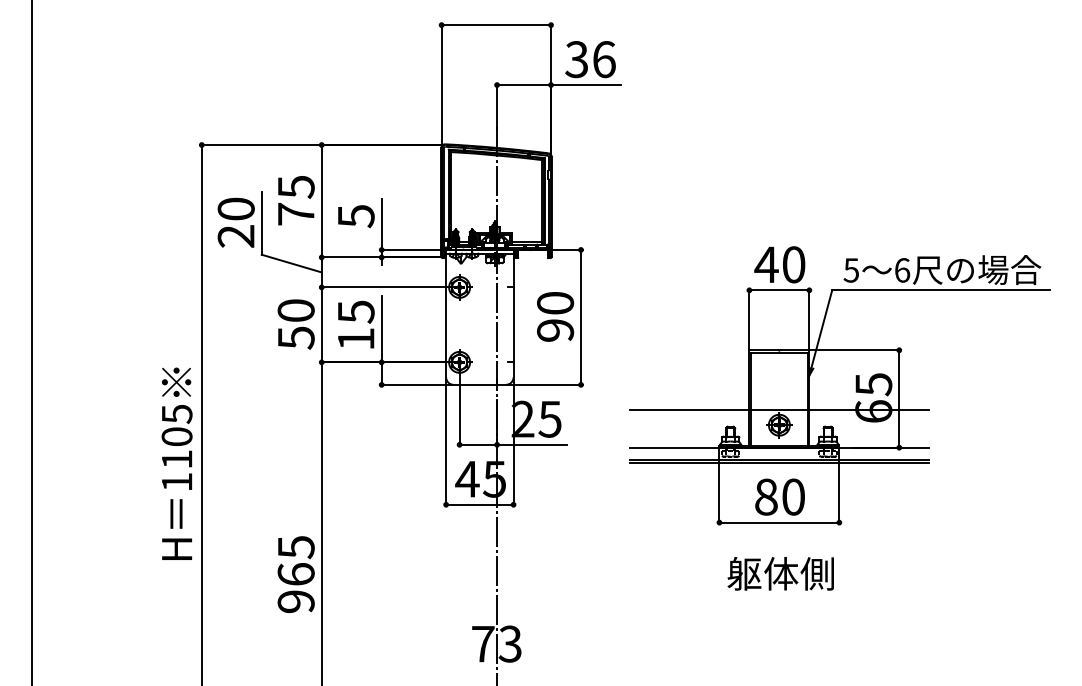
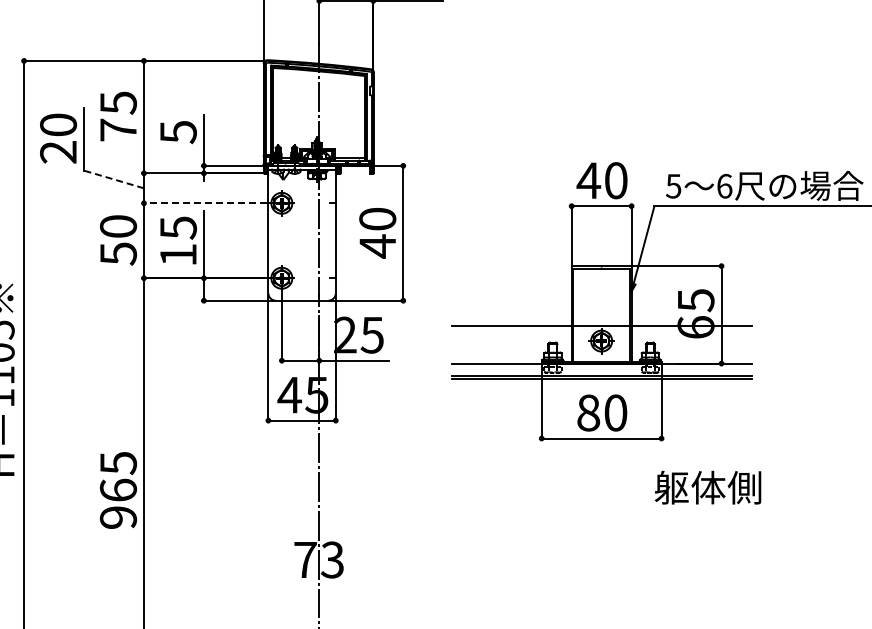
line: (291, 263) -> (113, 179), solid -> dashed
line: (381, 287) -> (203, 203), solid -> dashed
text: (555, 330) -> (377, 246), 90 -> 40
text: (780, 573) -> (707, 487), moved

